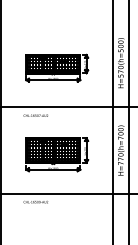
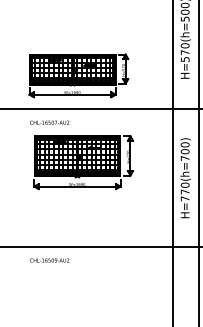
part: (57, 67) -> (79, 74), moved
part: (57, 154) -> (84, 162), moved

